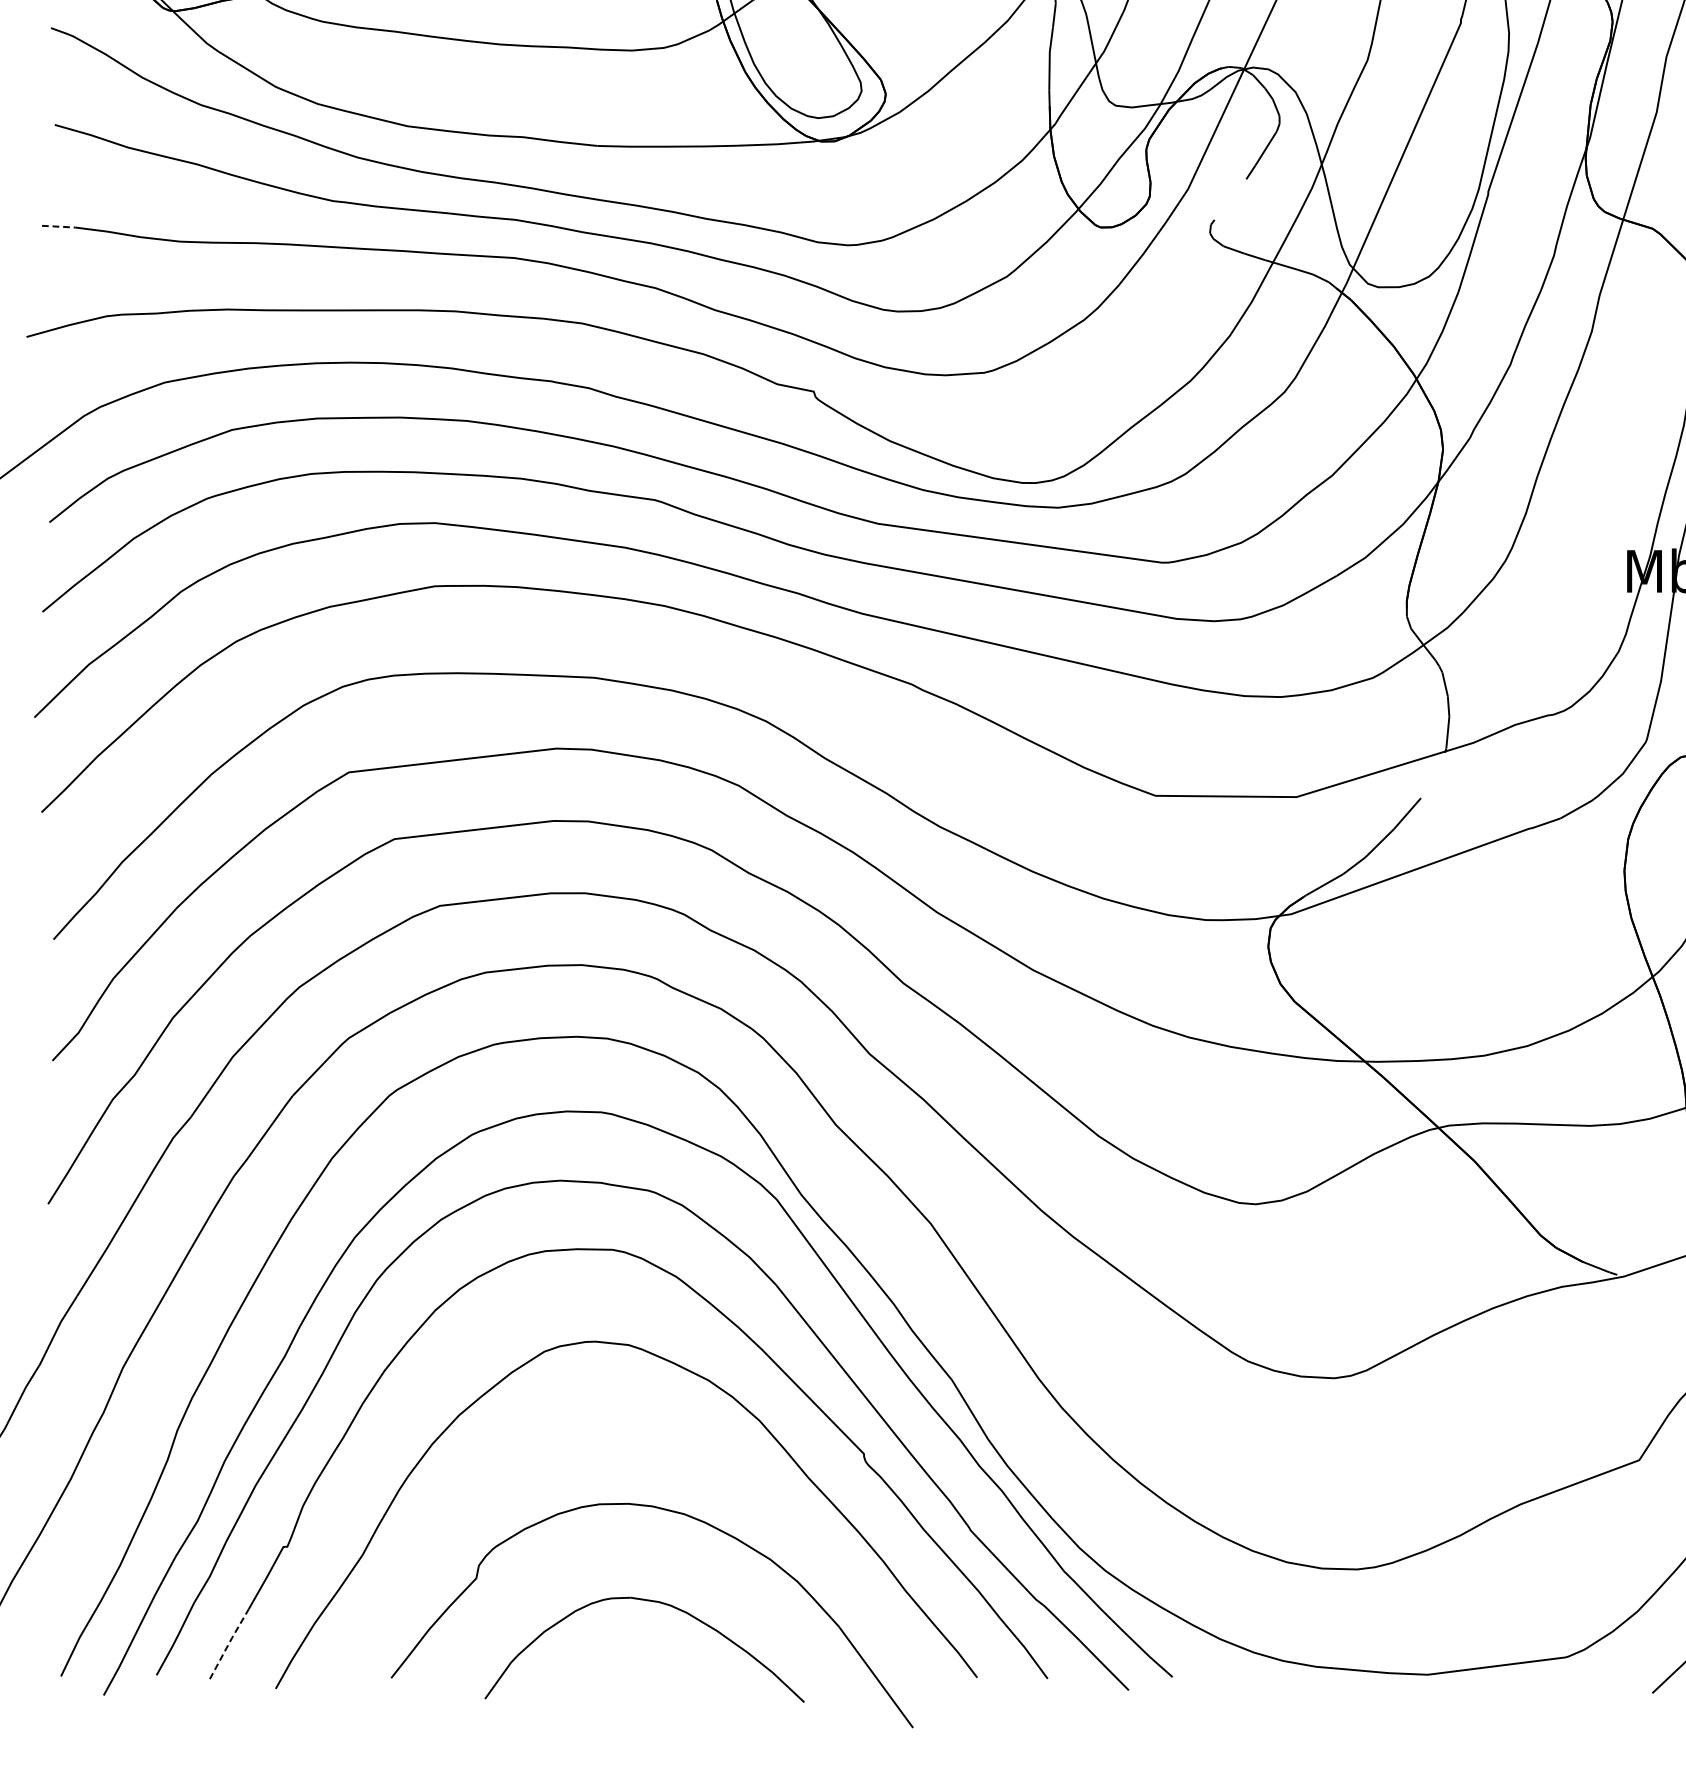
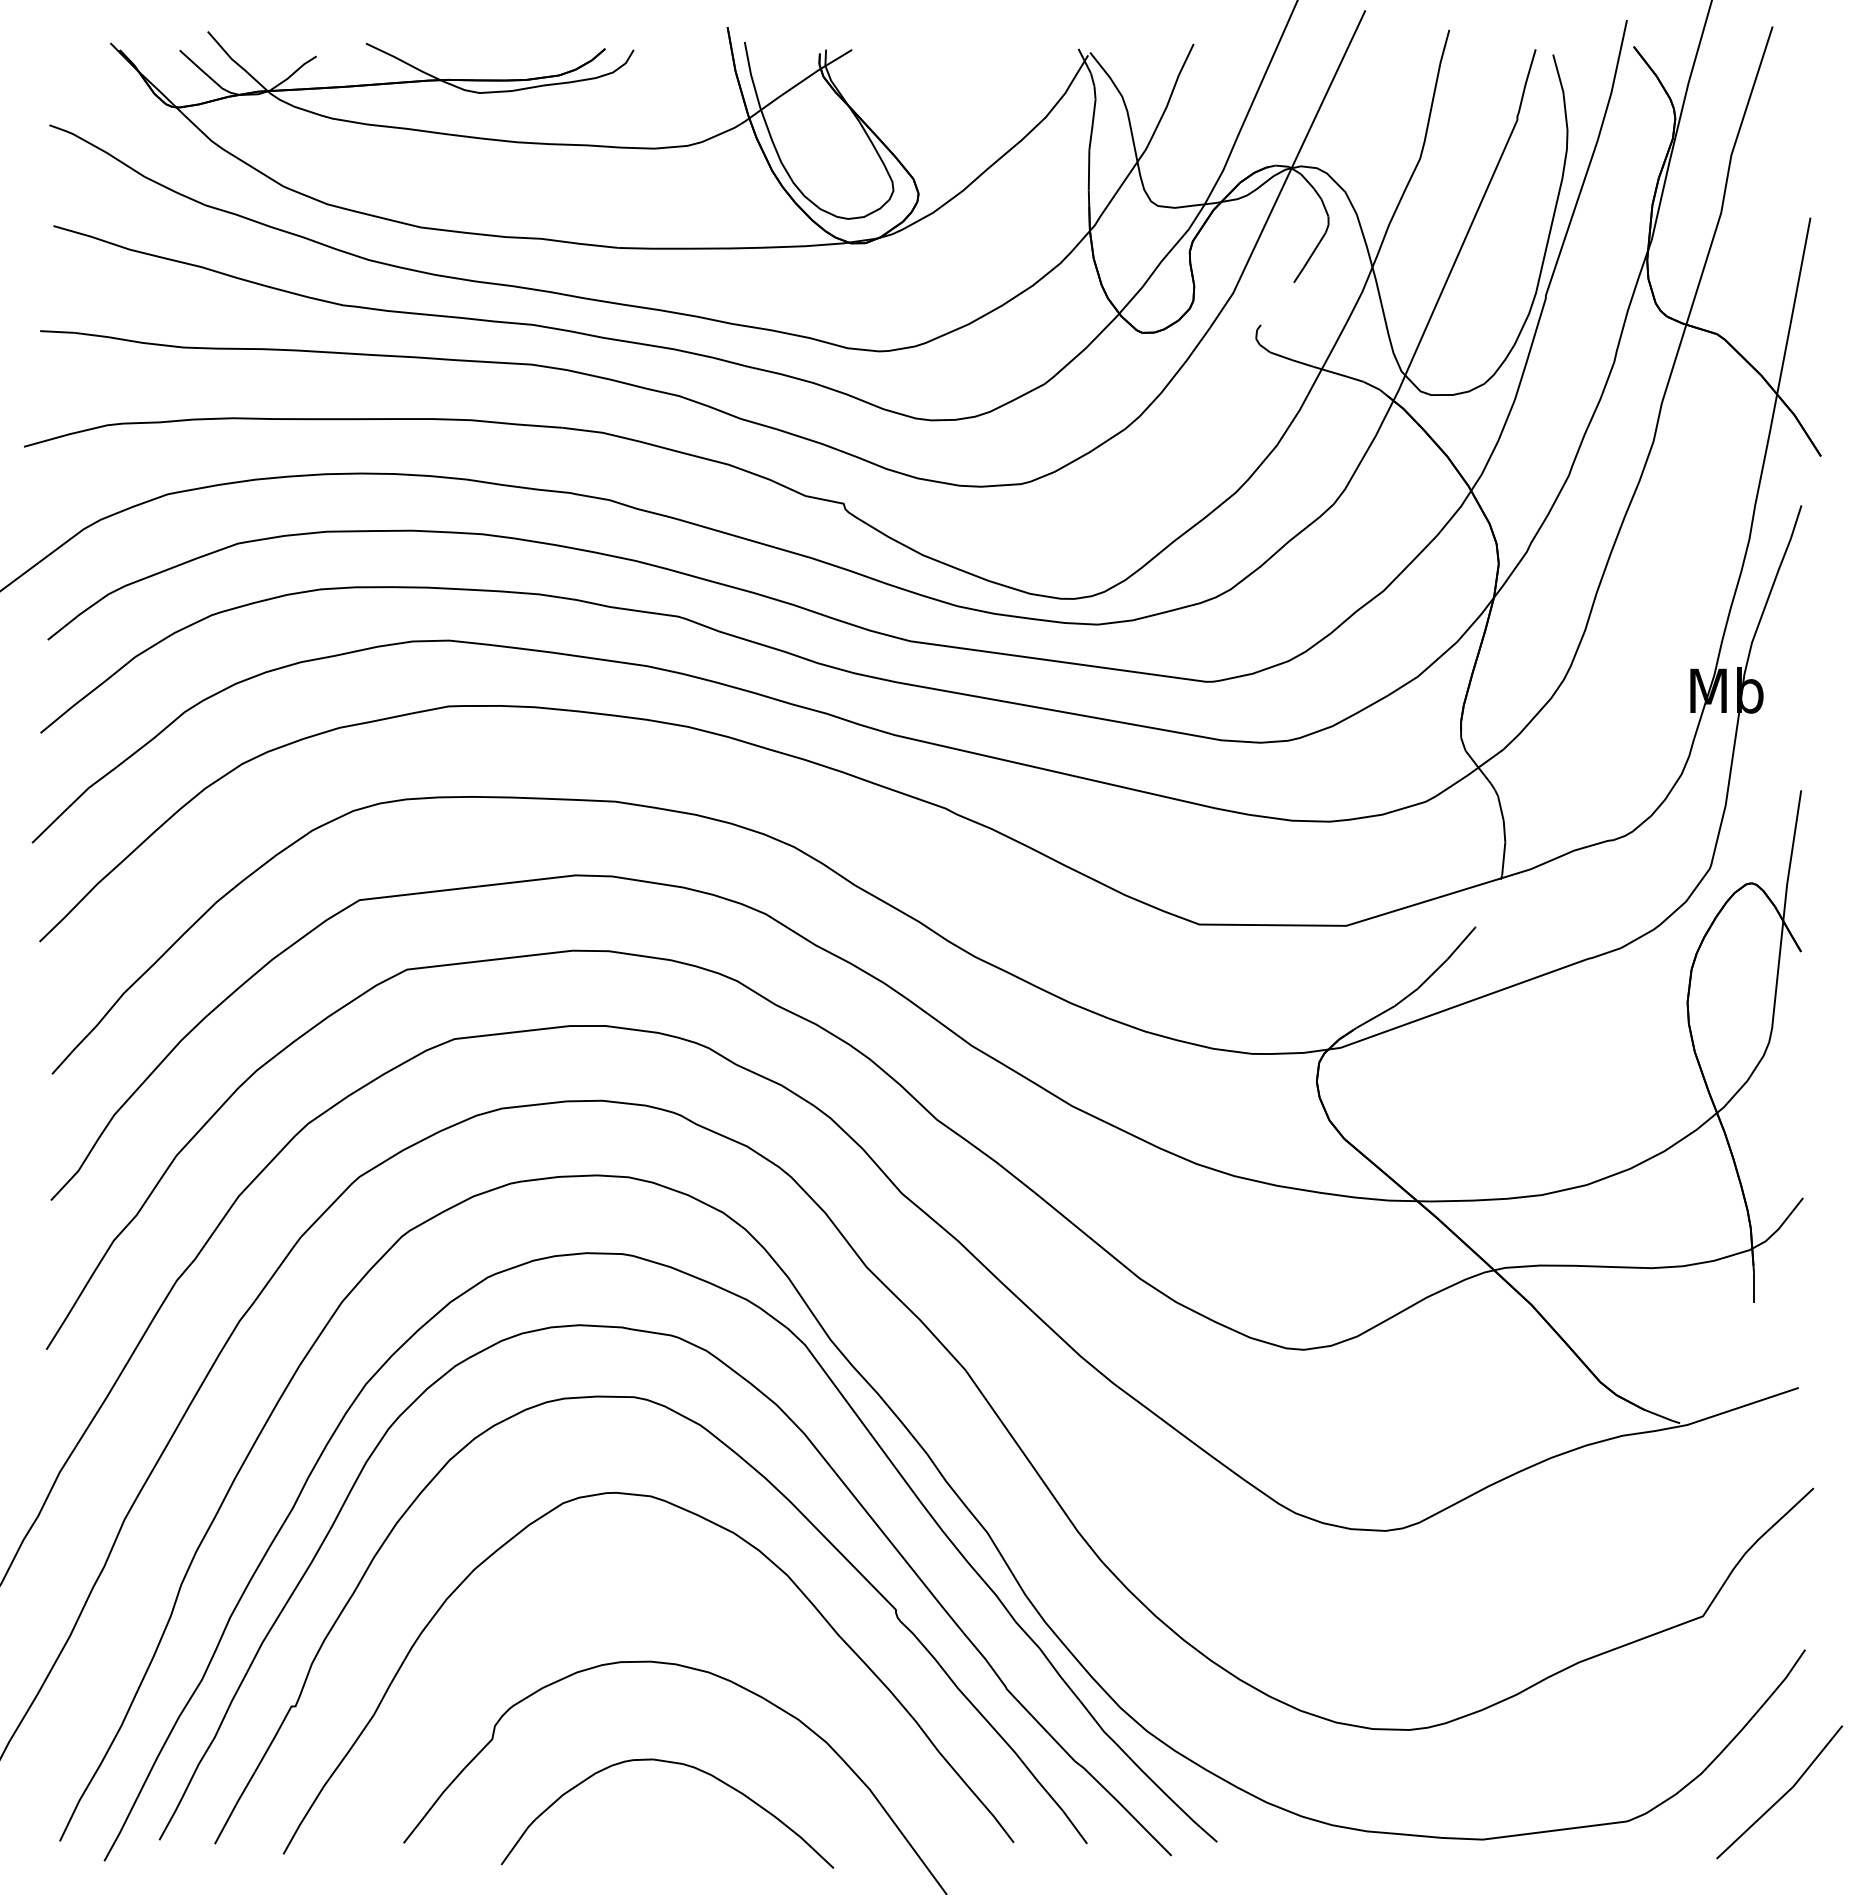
line: (58, 227) -> (57, 332), dashed -> solid
line: (229, 1642) -> (235, 1806), dashed -> solid

